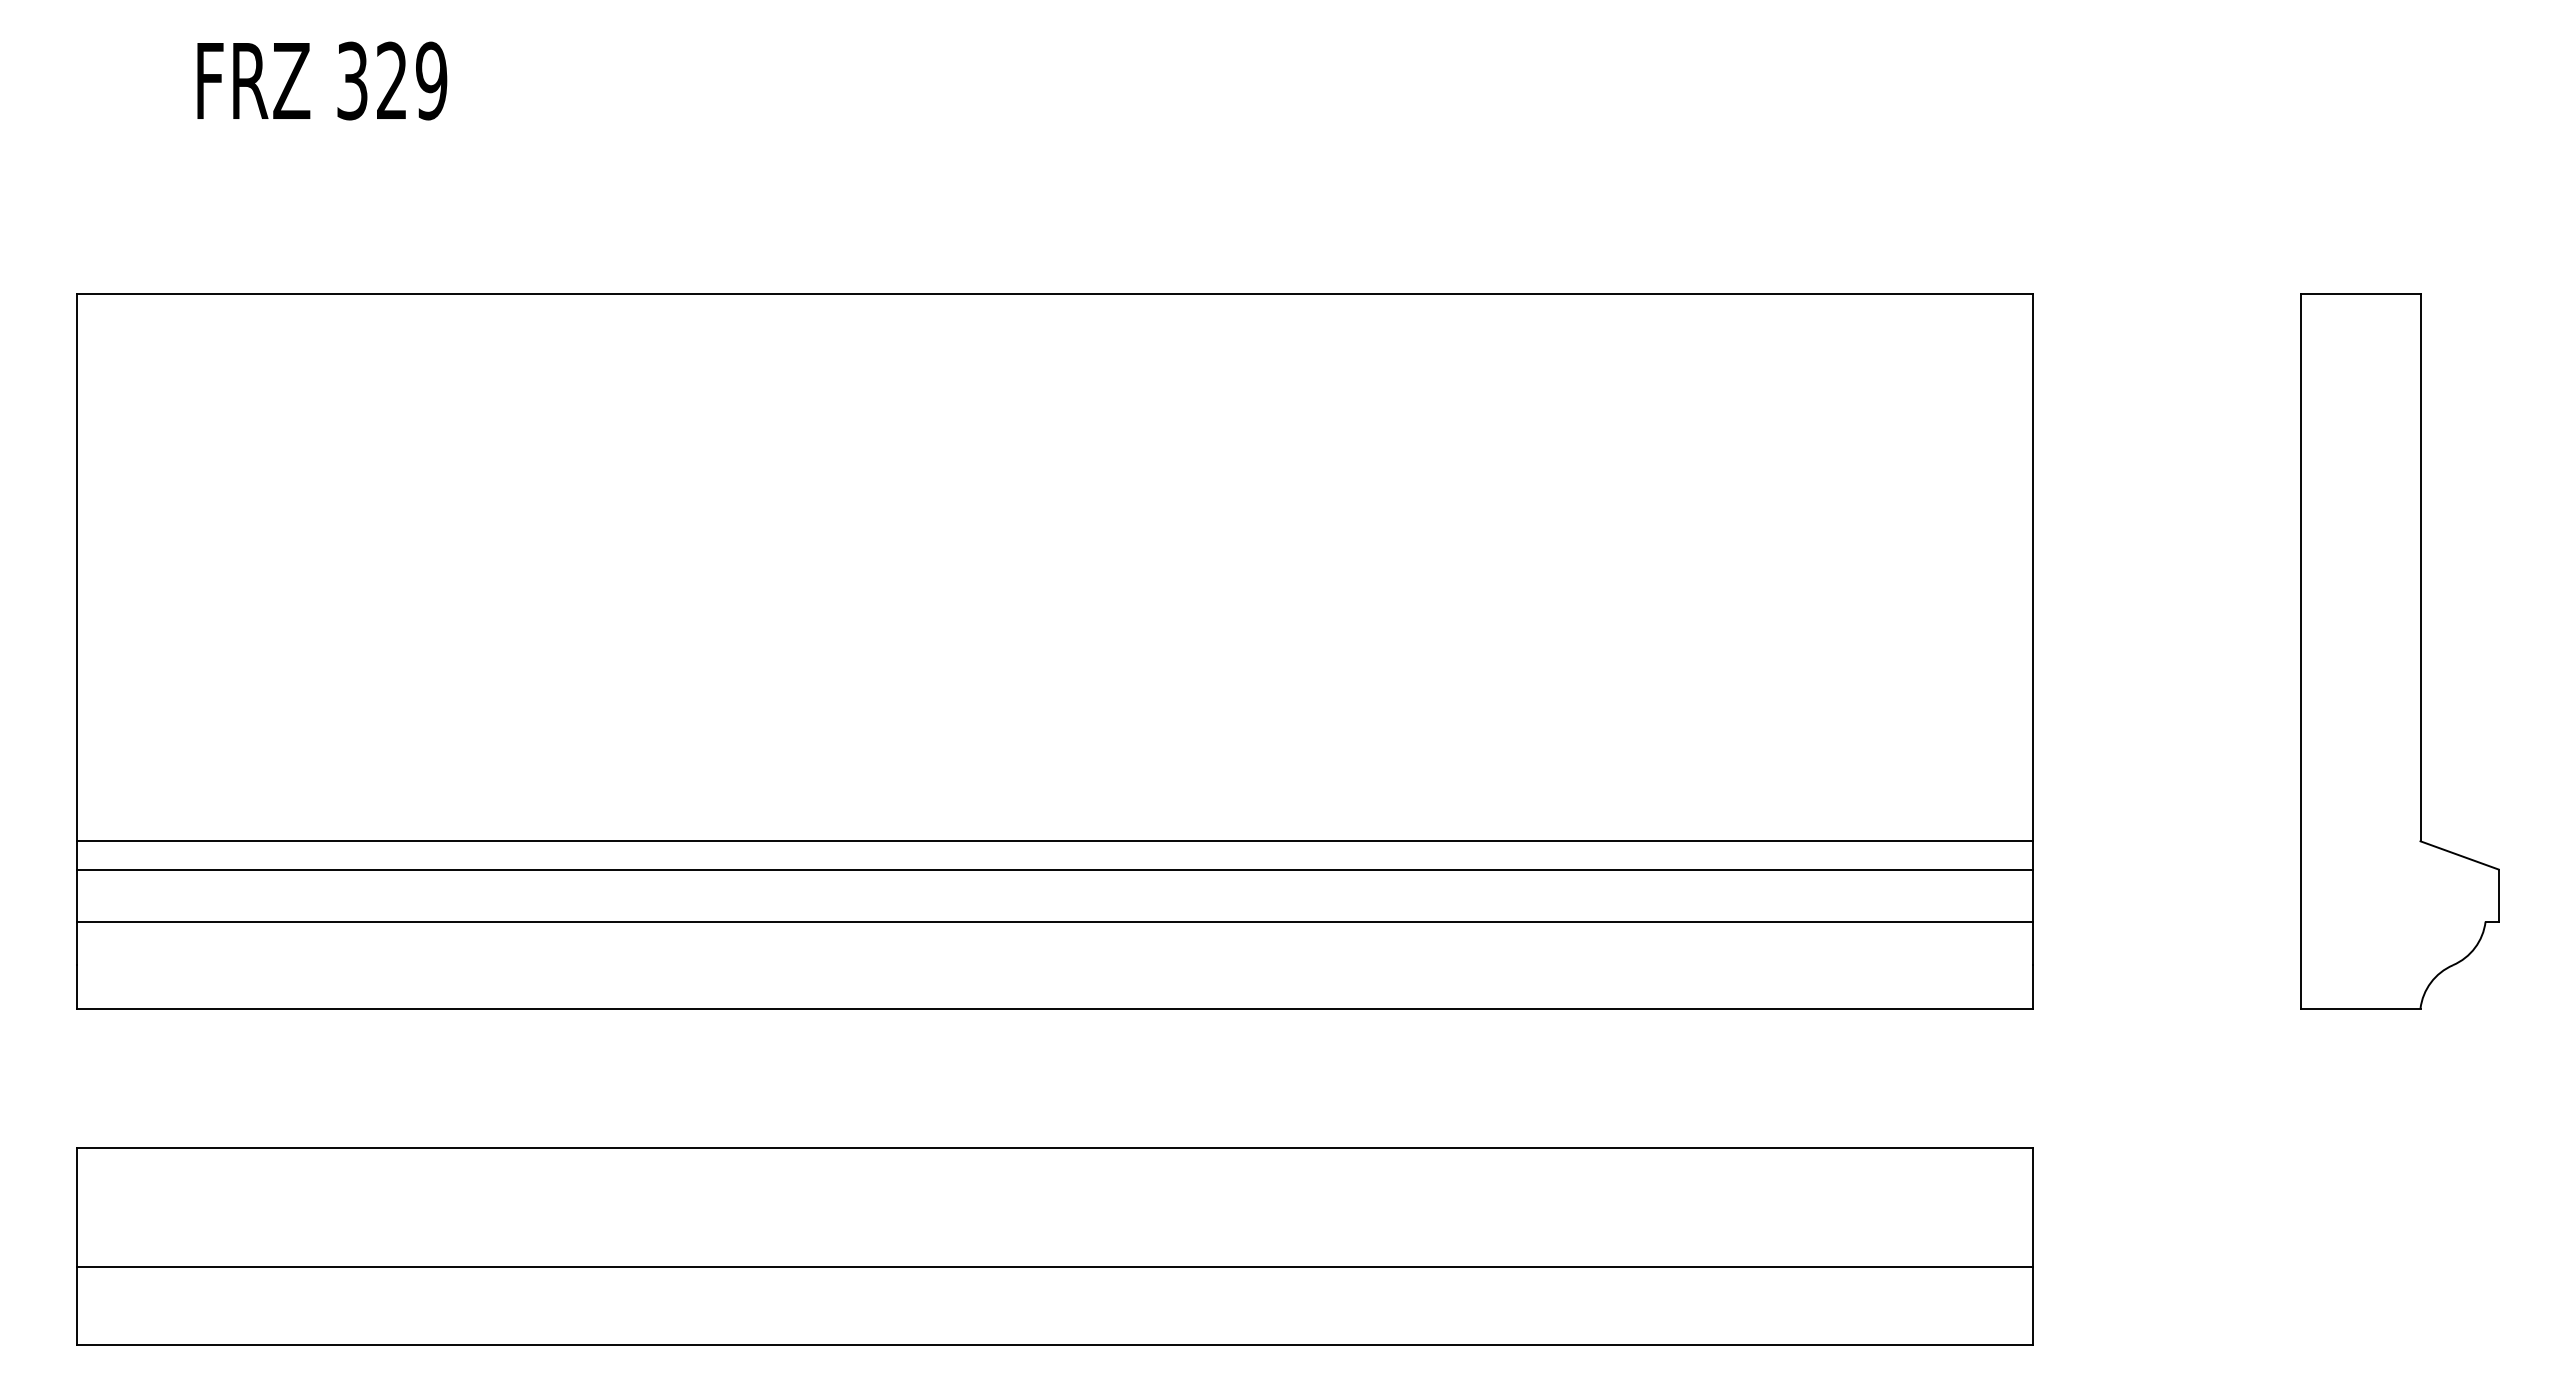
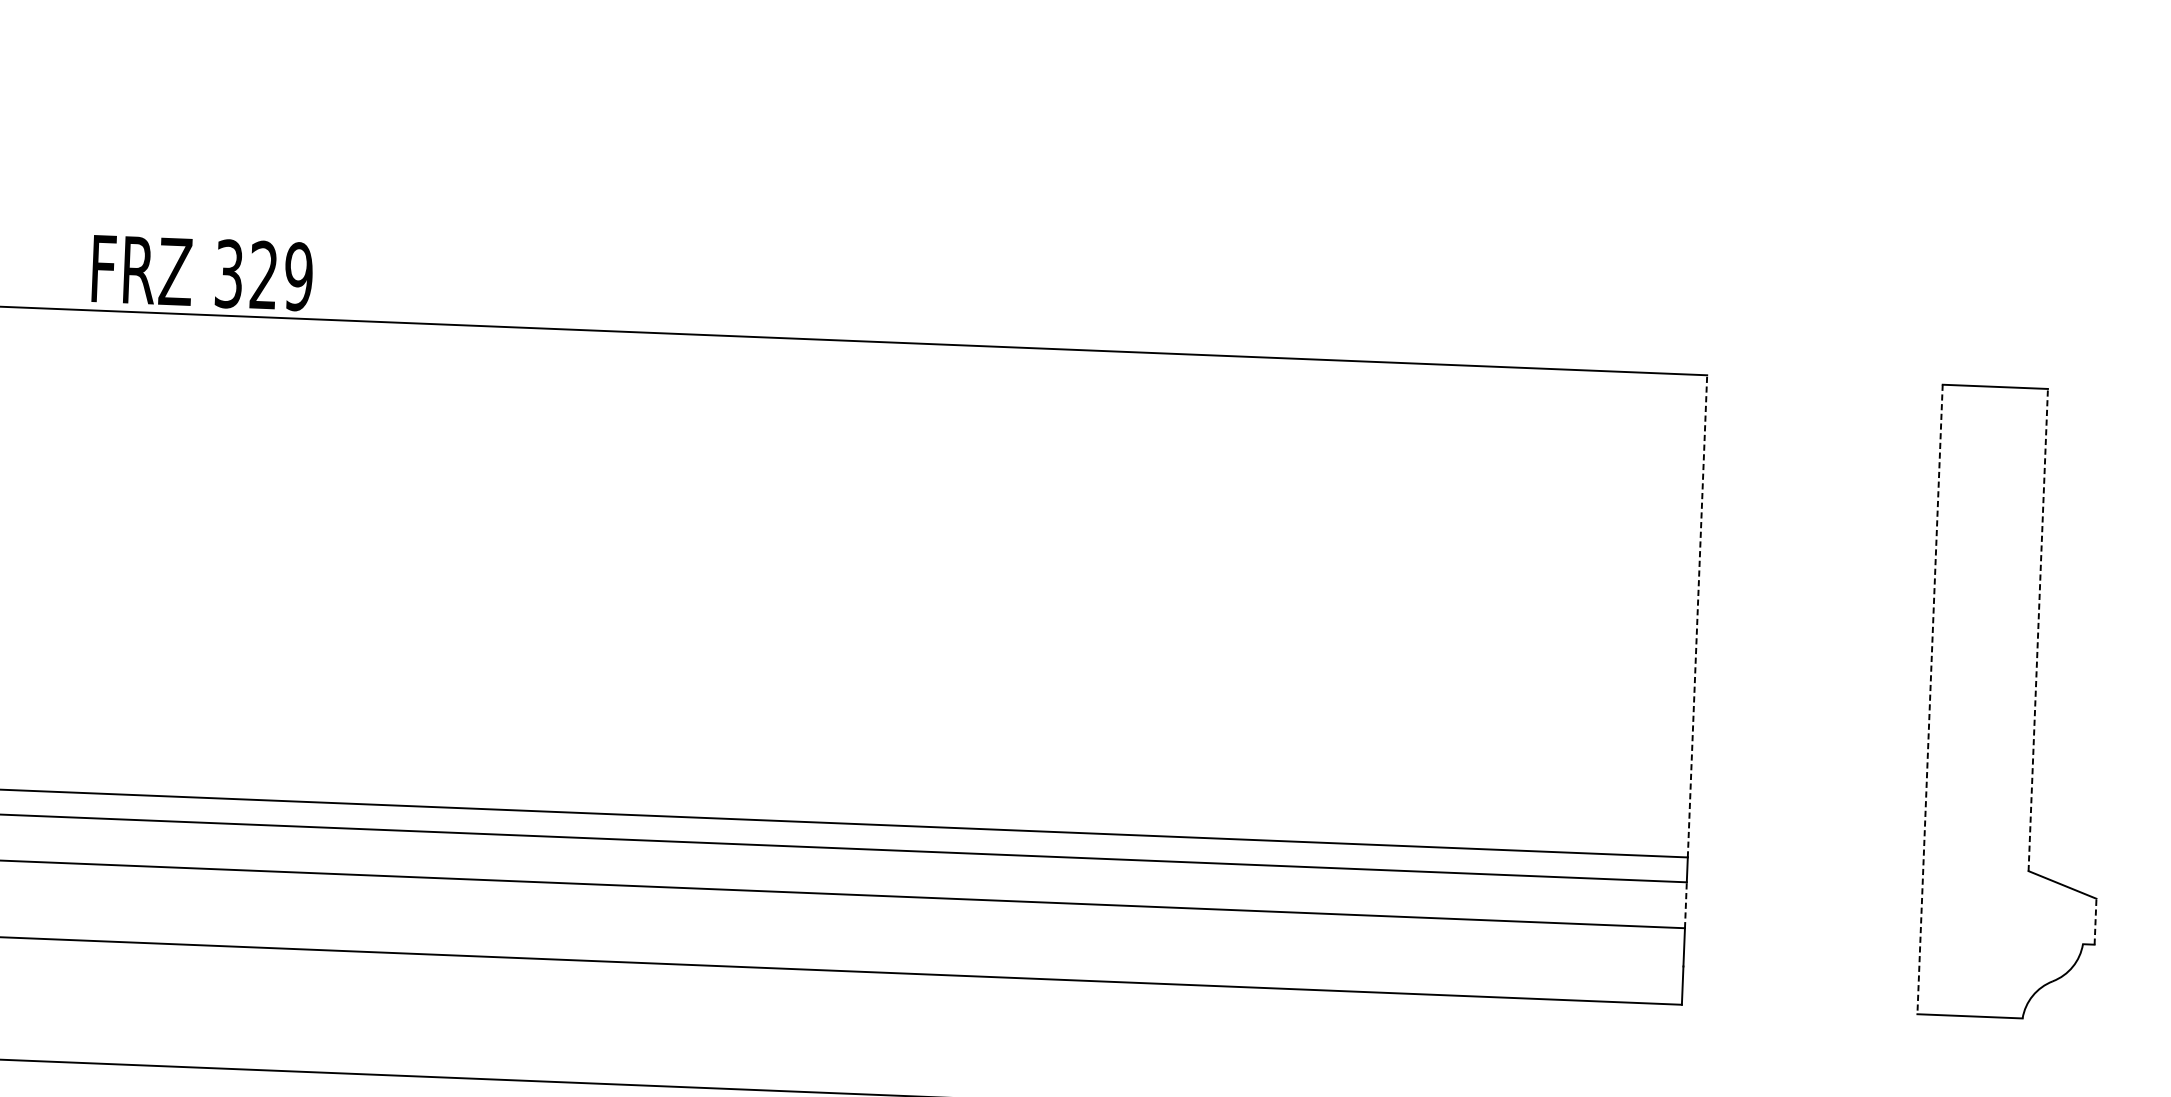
text: (322, 80) -> (202, 272), moved
line: (2033, 567) -> (1697, 616), solid -> dashed
line: (2420, 567) -> (2038, 630), solid -> dashed
line: (2300, 651) -> (1929, 699), solid -> dashed
line: (2033, 895) -> (1685, 905), solid -> dashed
line: (2498, 895) -> (2095, 921), solid -> dashed

